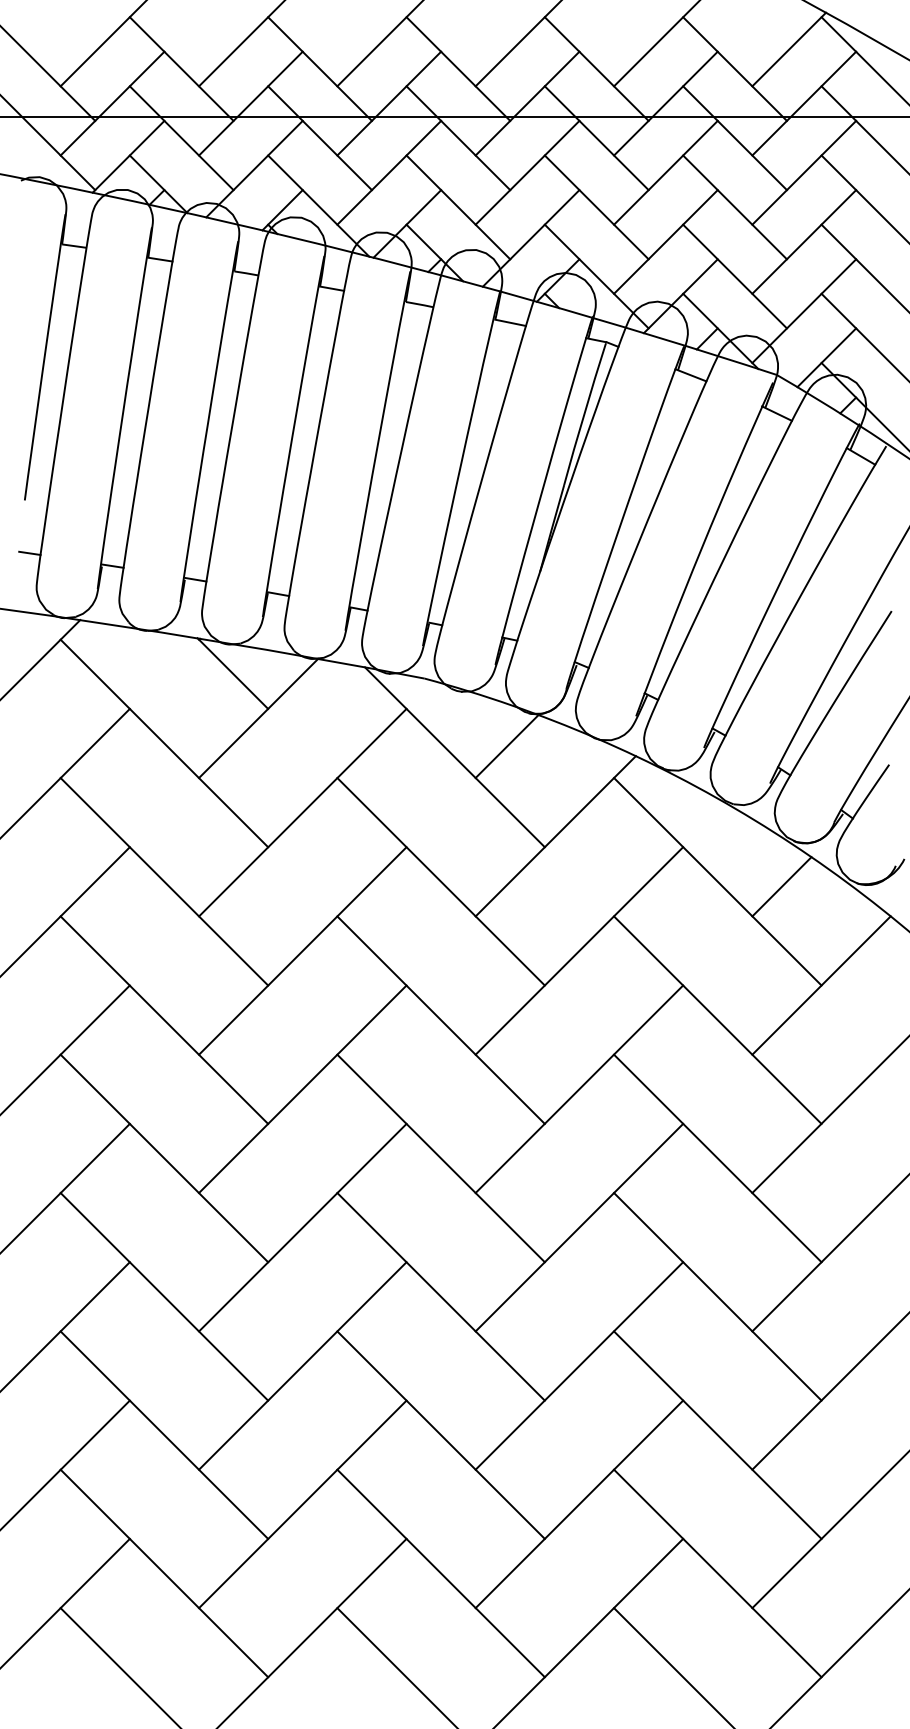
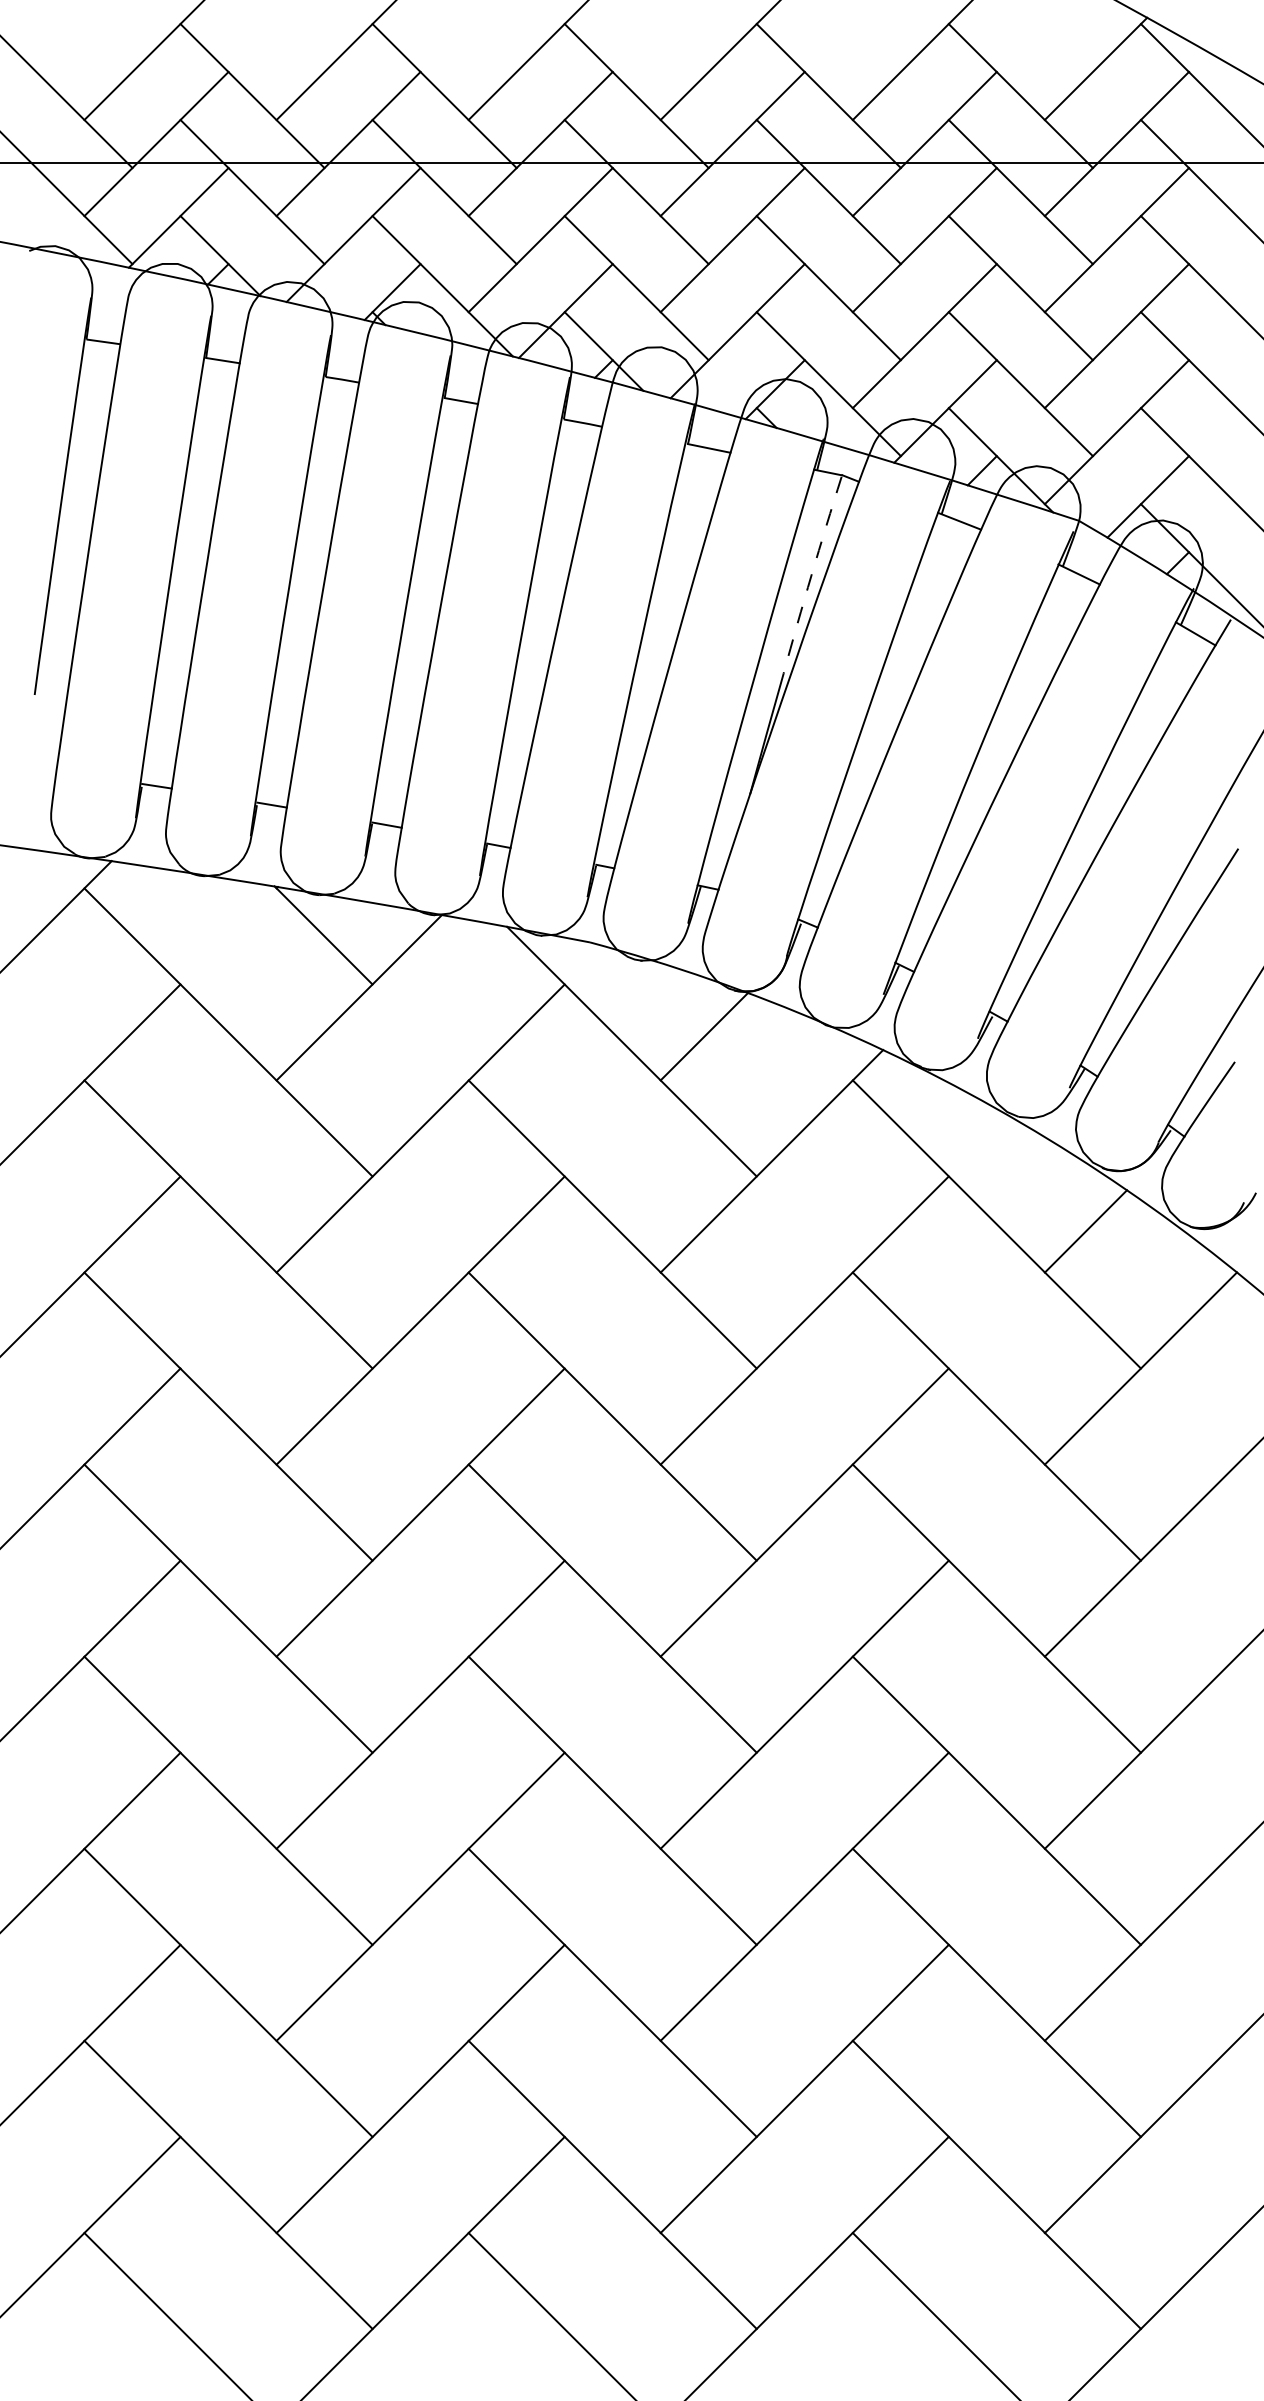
arc: (584, 413) -> (811, 574), solid -> dashed
line: (29, 553) -> (41, 768), removed

